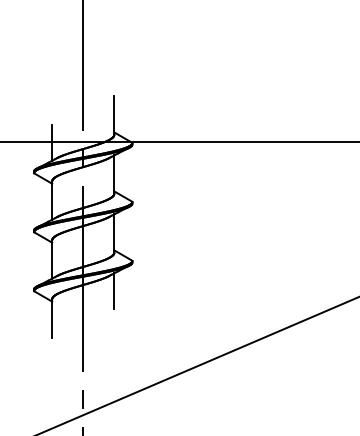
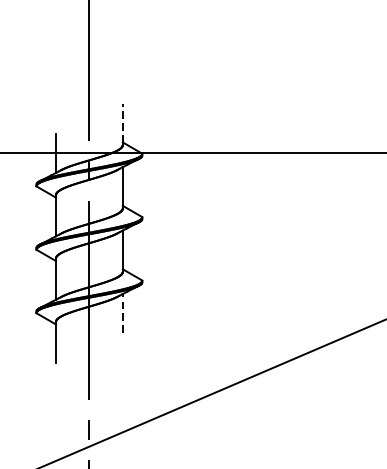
line: (114, 114) -> (123, 123), solid -> dashed
line: (114, 291) -> (123, 313), solid -> dashed

